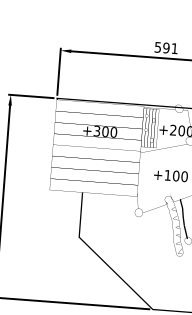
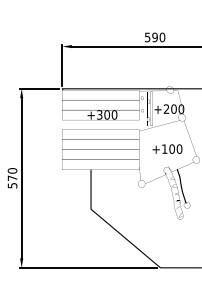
text: (174, 48) -> (162, 37), 591 -> 590

